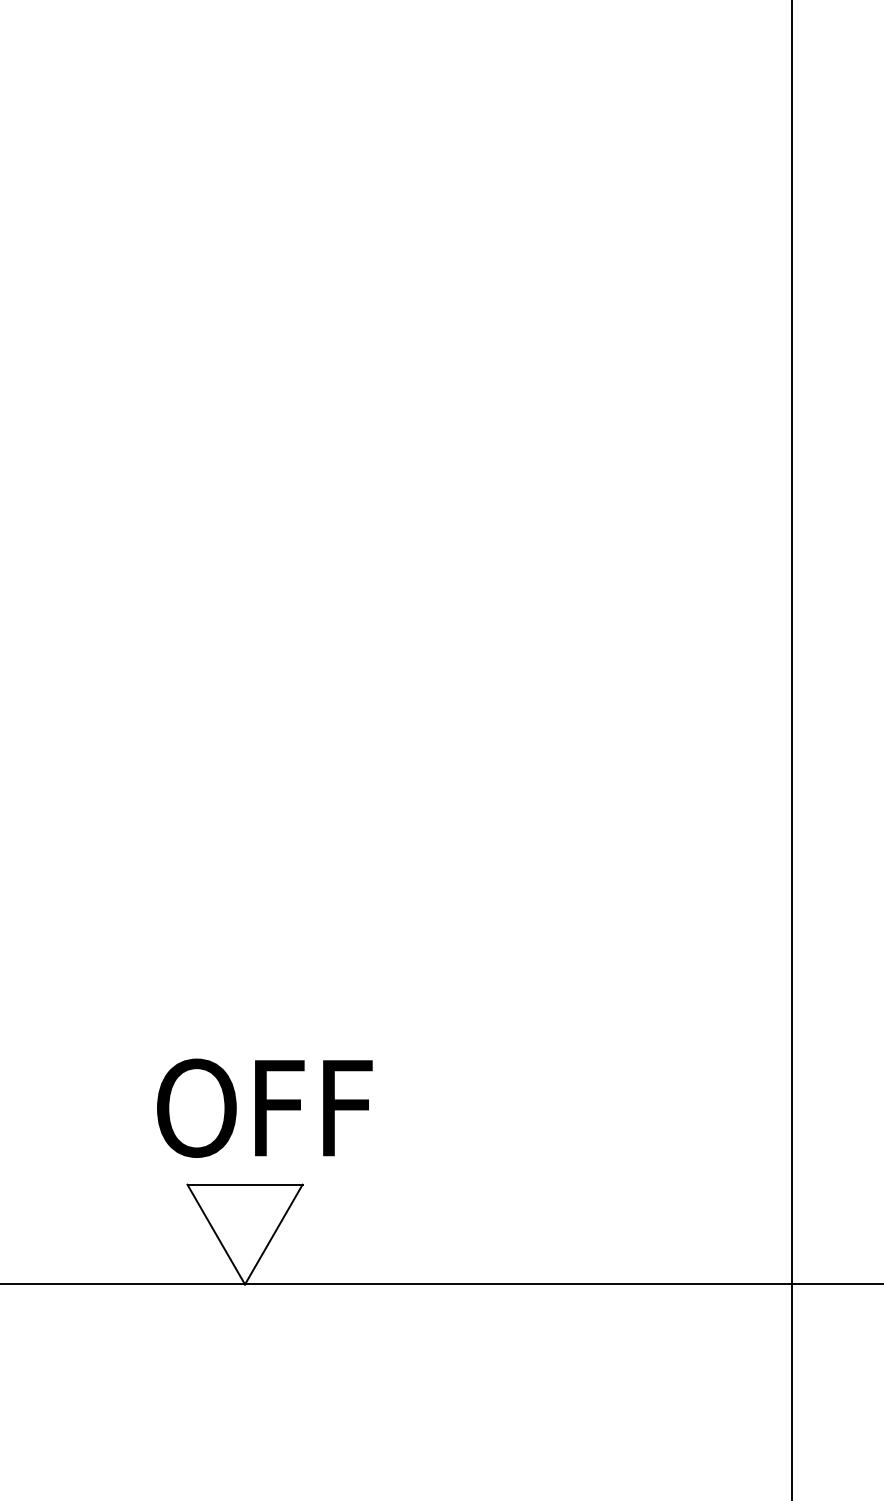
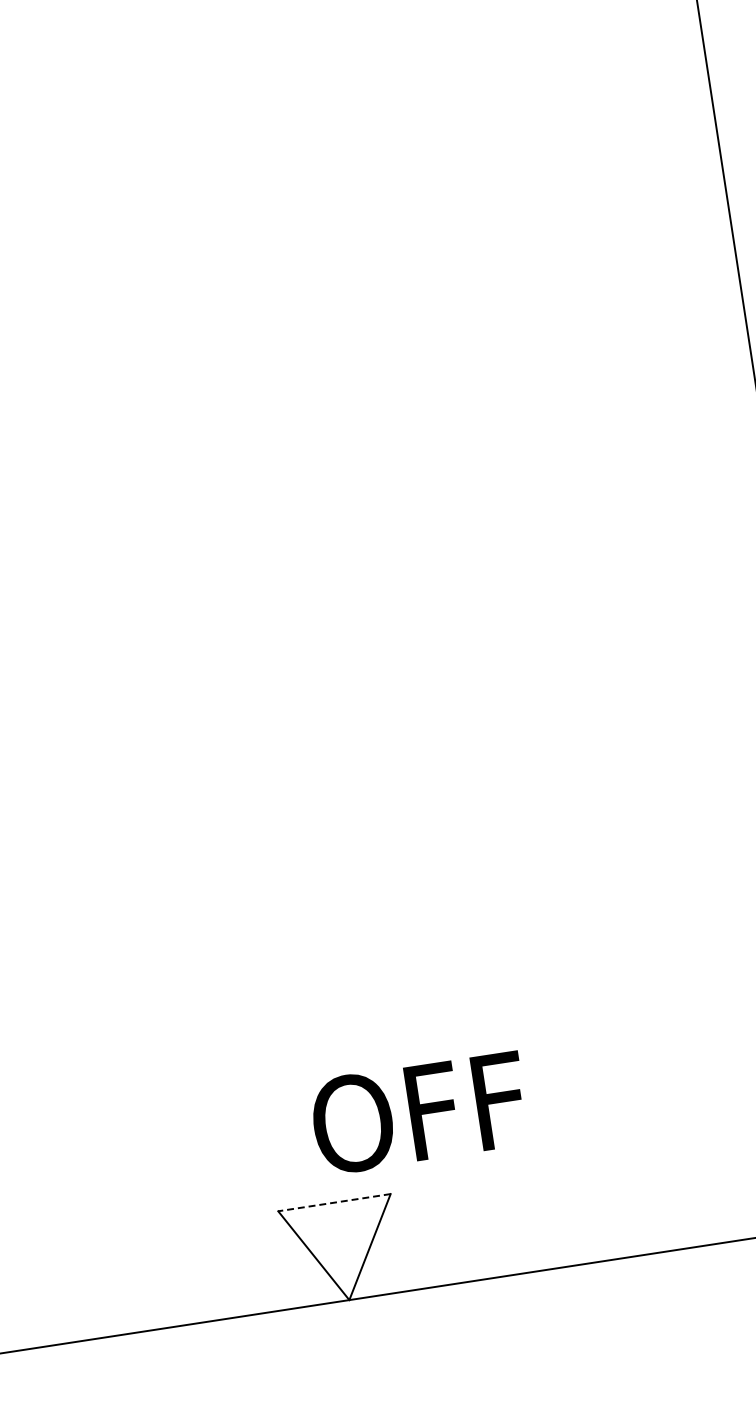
text: (264, 1107) -> (419, 1112), moved
line: (245, 1184) -> (334, 1202), solid -> dashed

